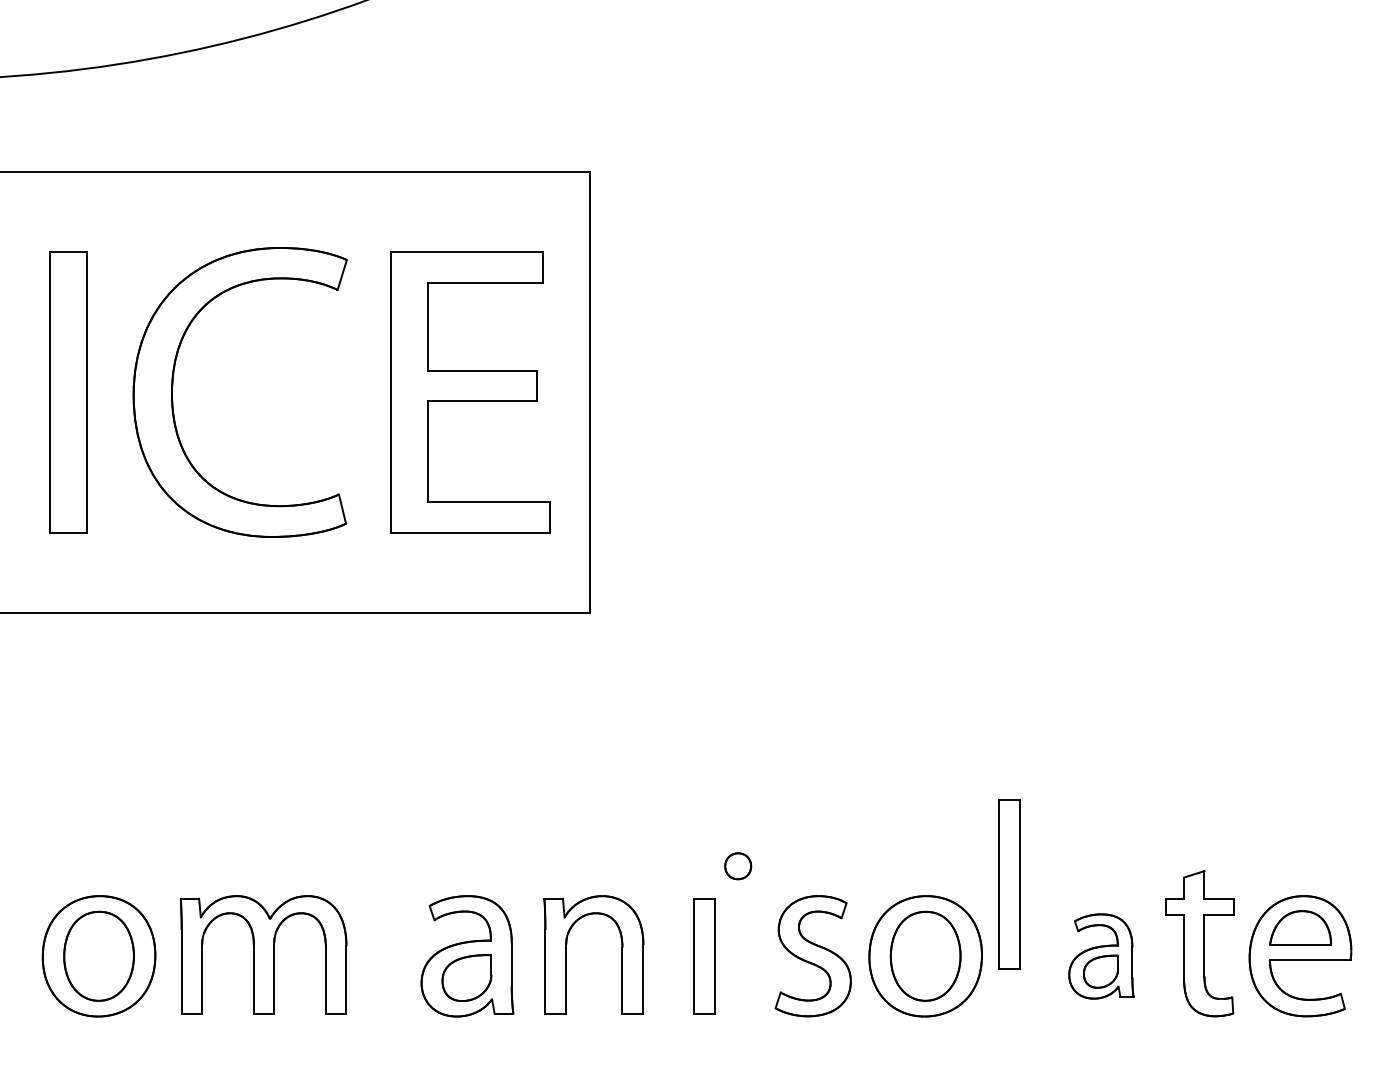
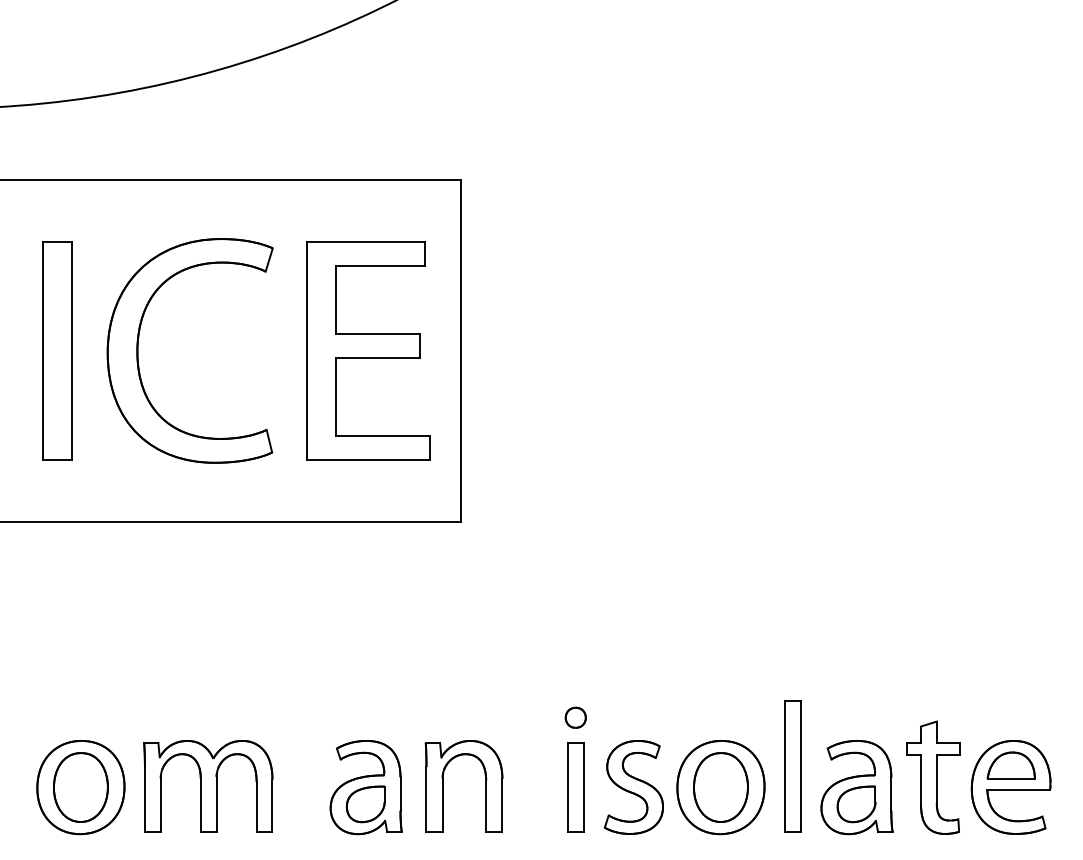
part: (1009, 883) -> (792, 766), moved
part: (704, 956) -> (575, 787), moved
part: (1100, 956) -> (856, 787), size x1.43

